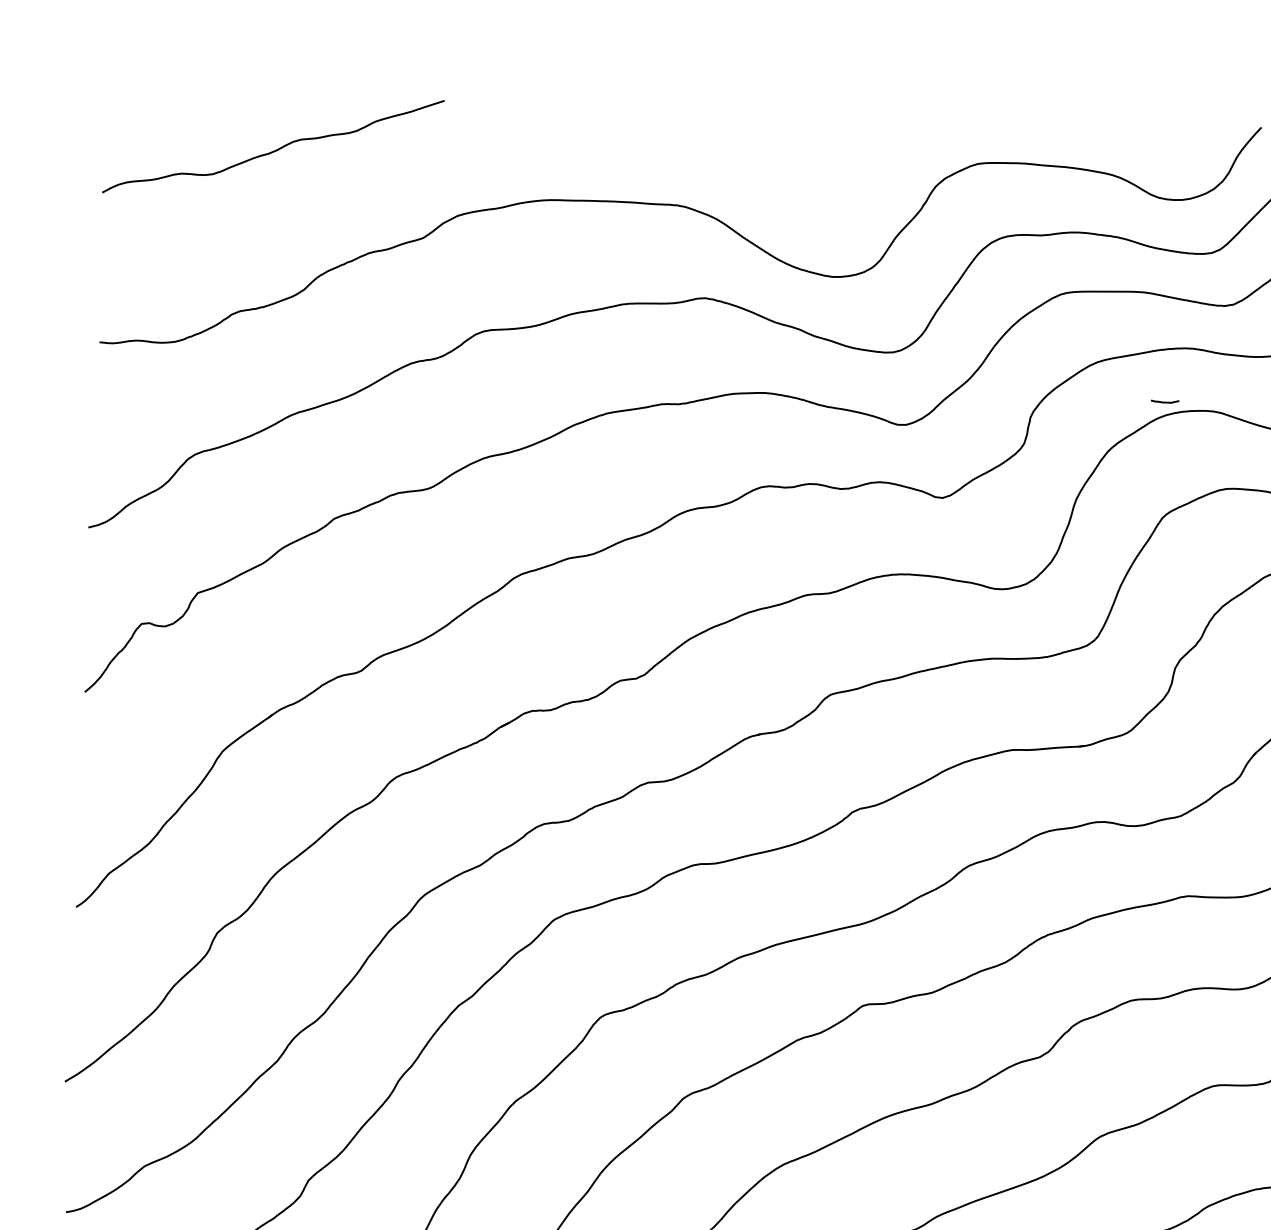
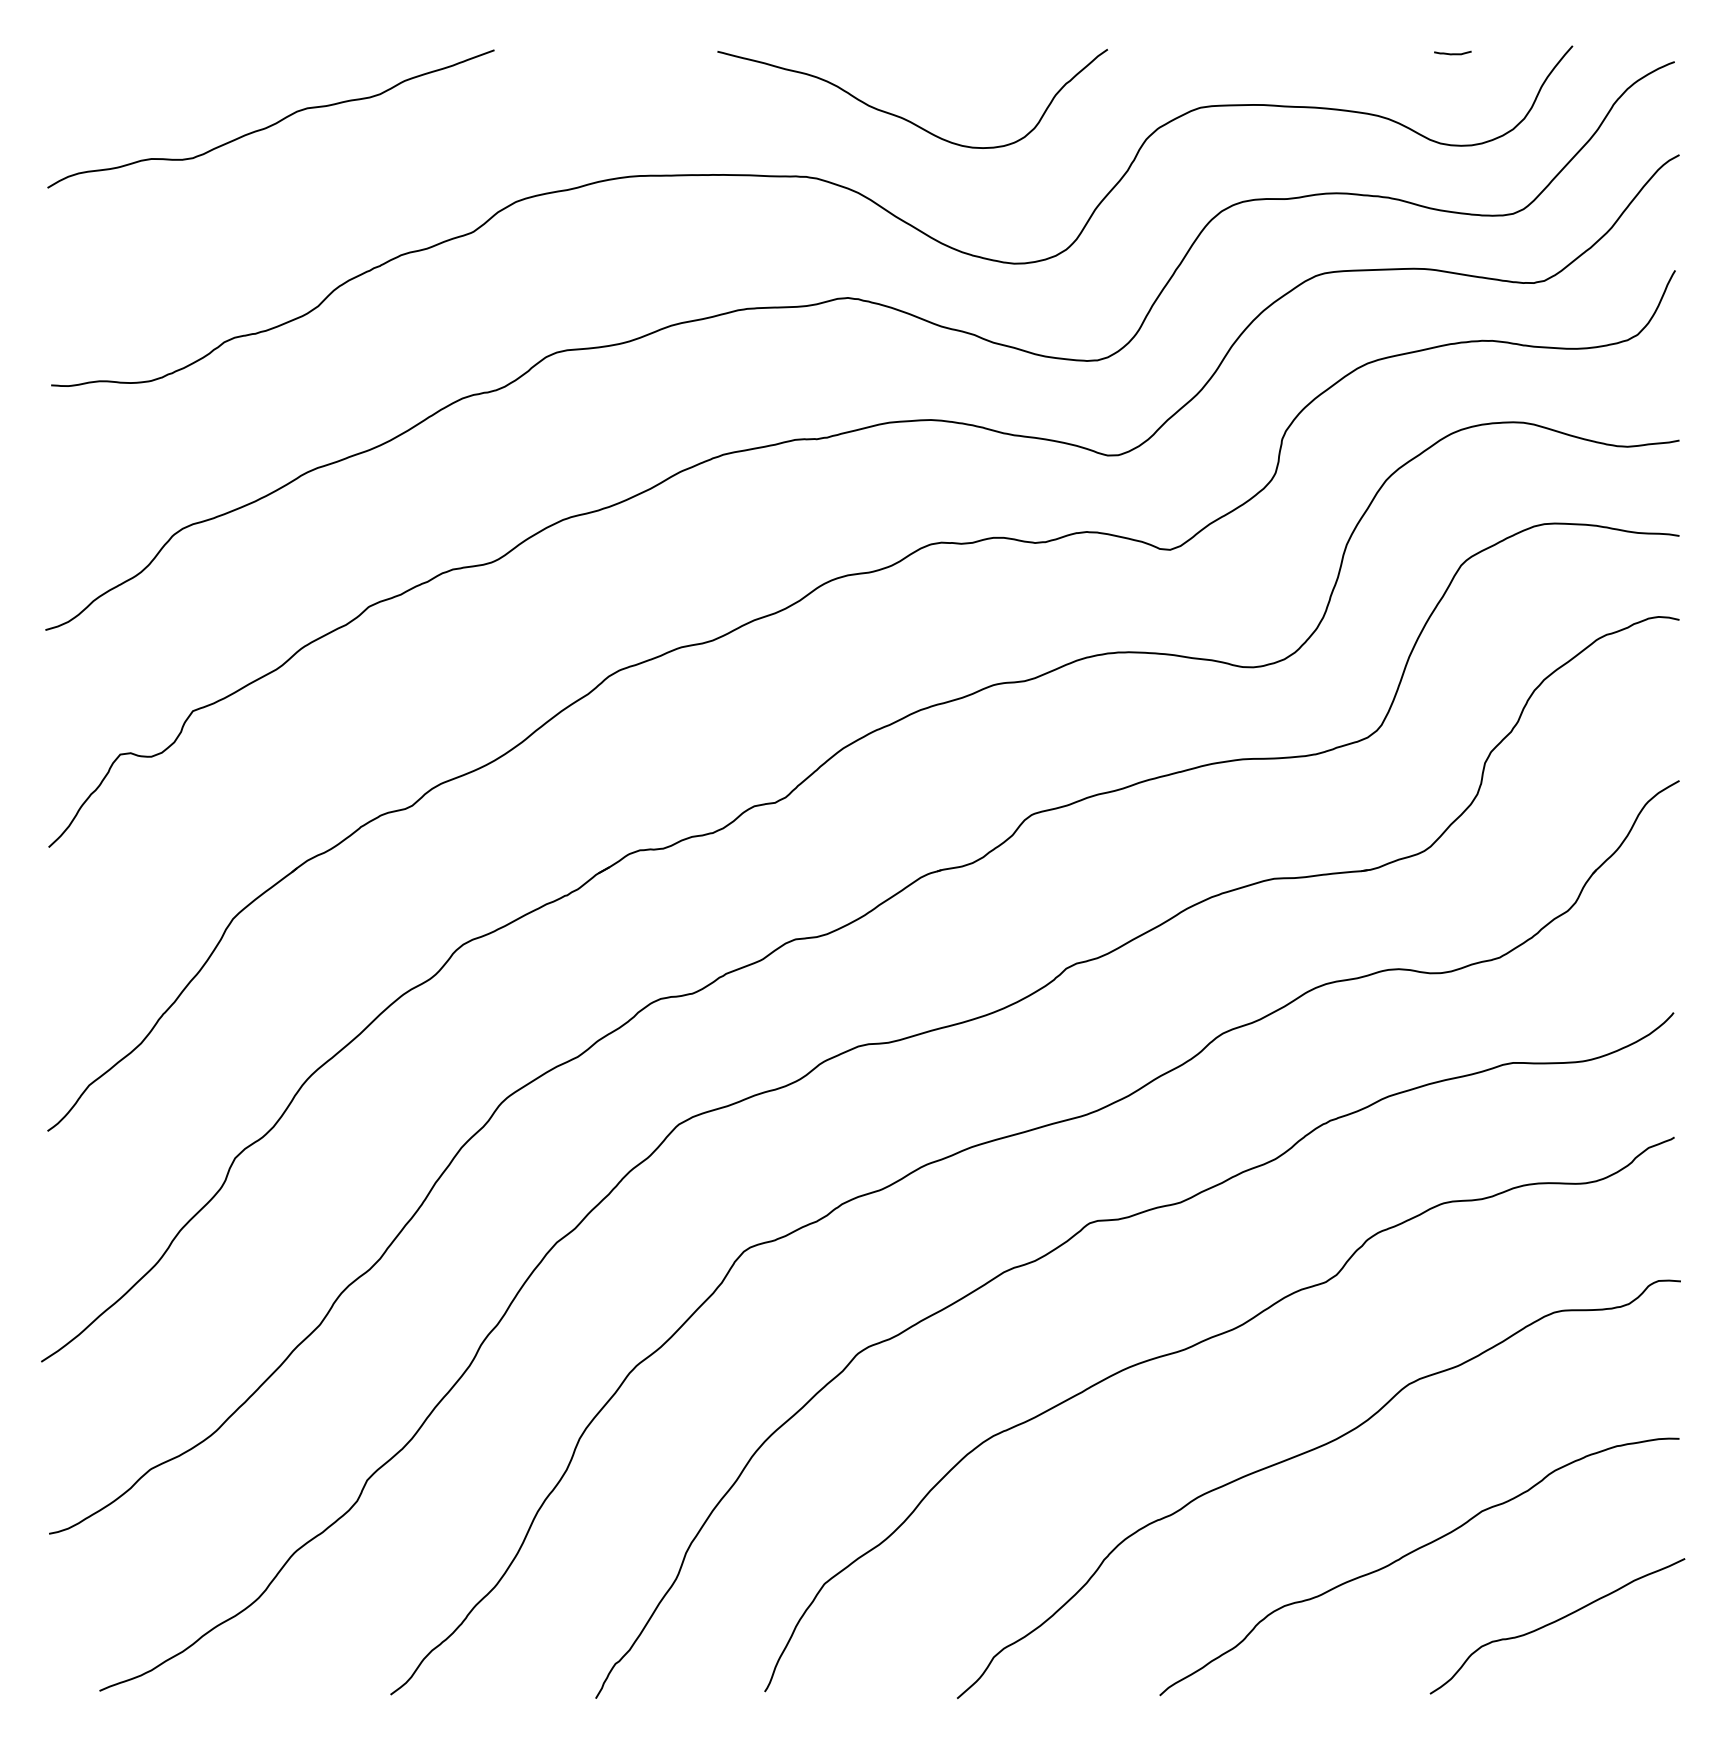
curve: (752, 163) -> (903, 117), added
curve: (1164, 401) -> (1452, 53), moved

